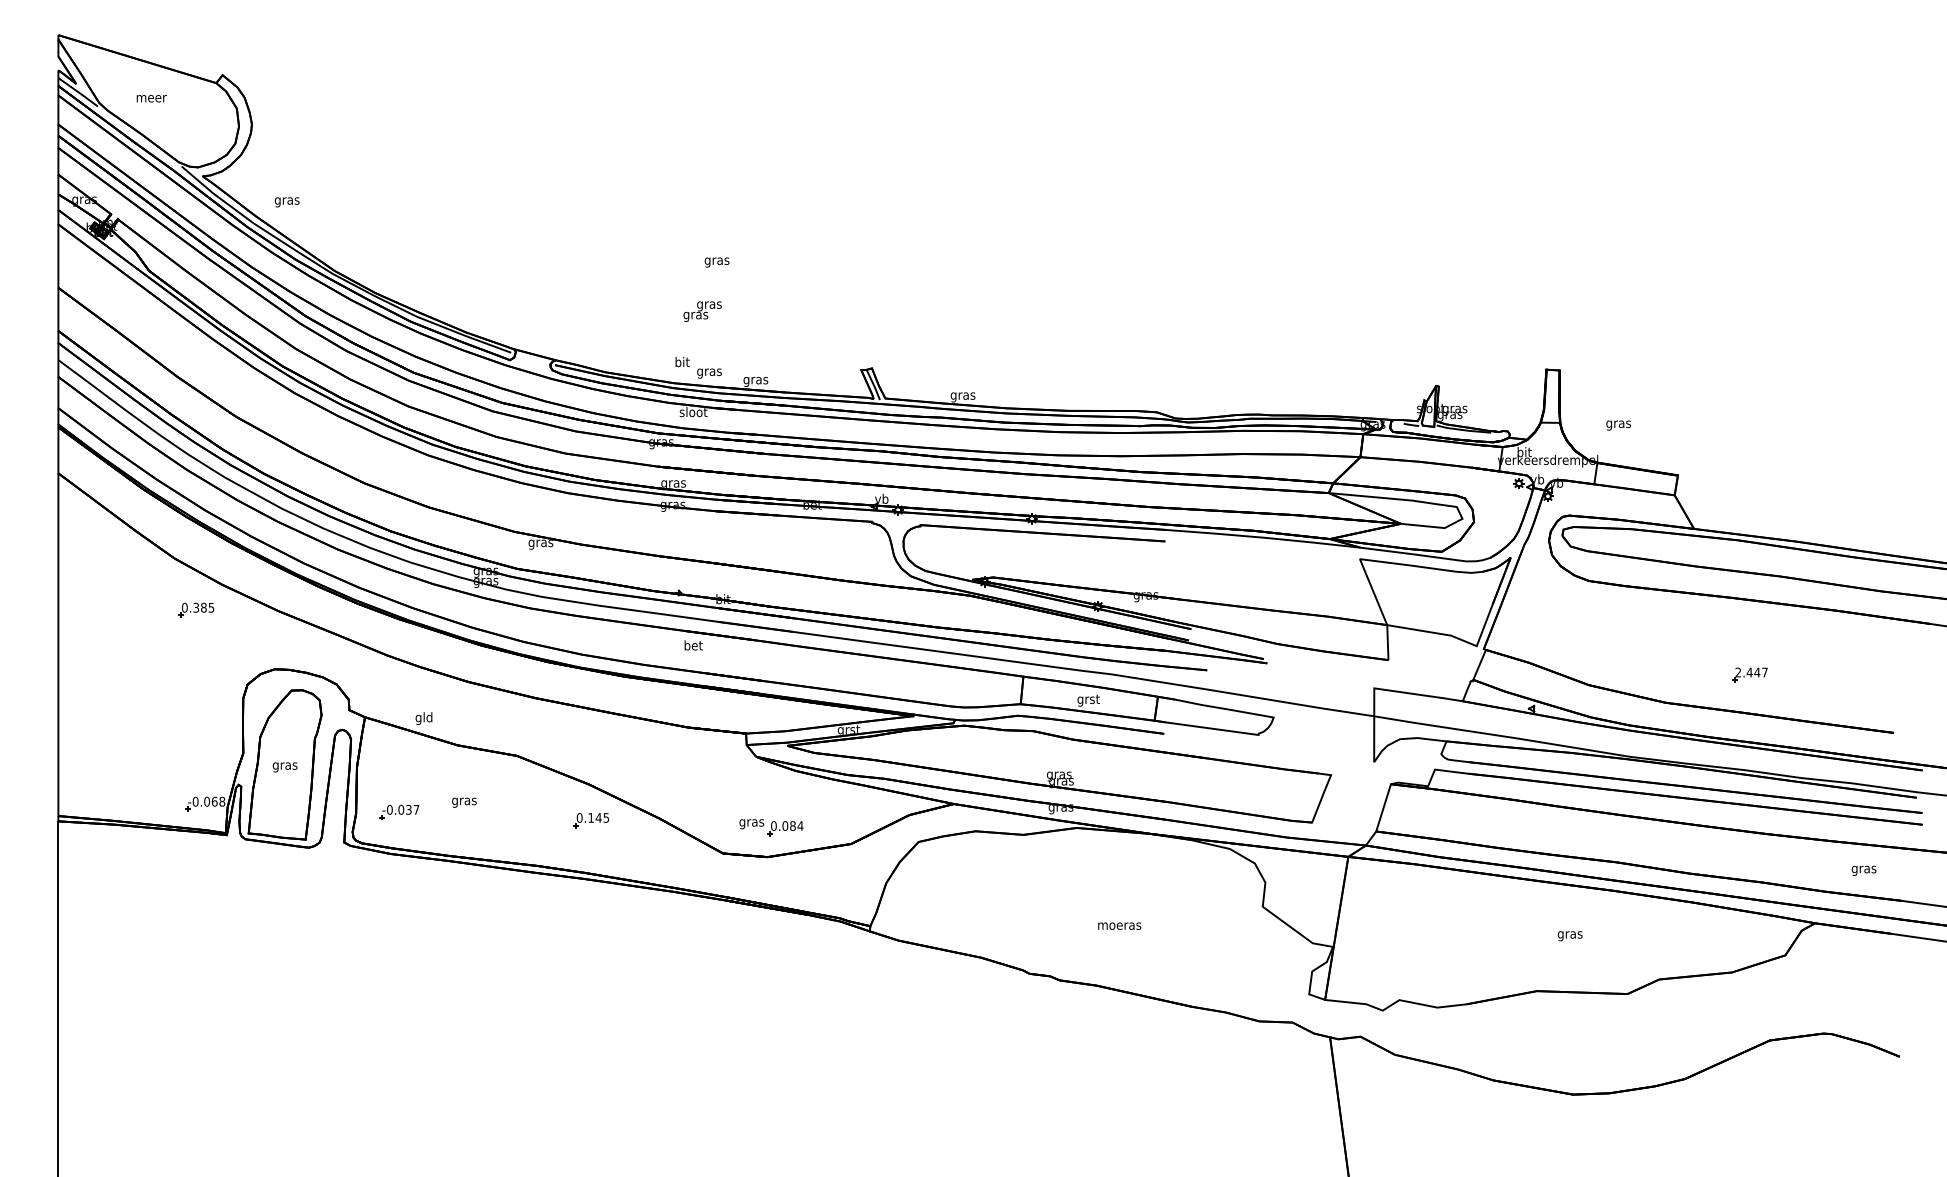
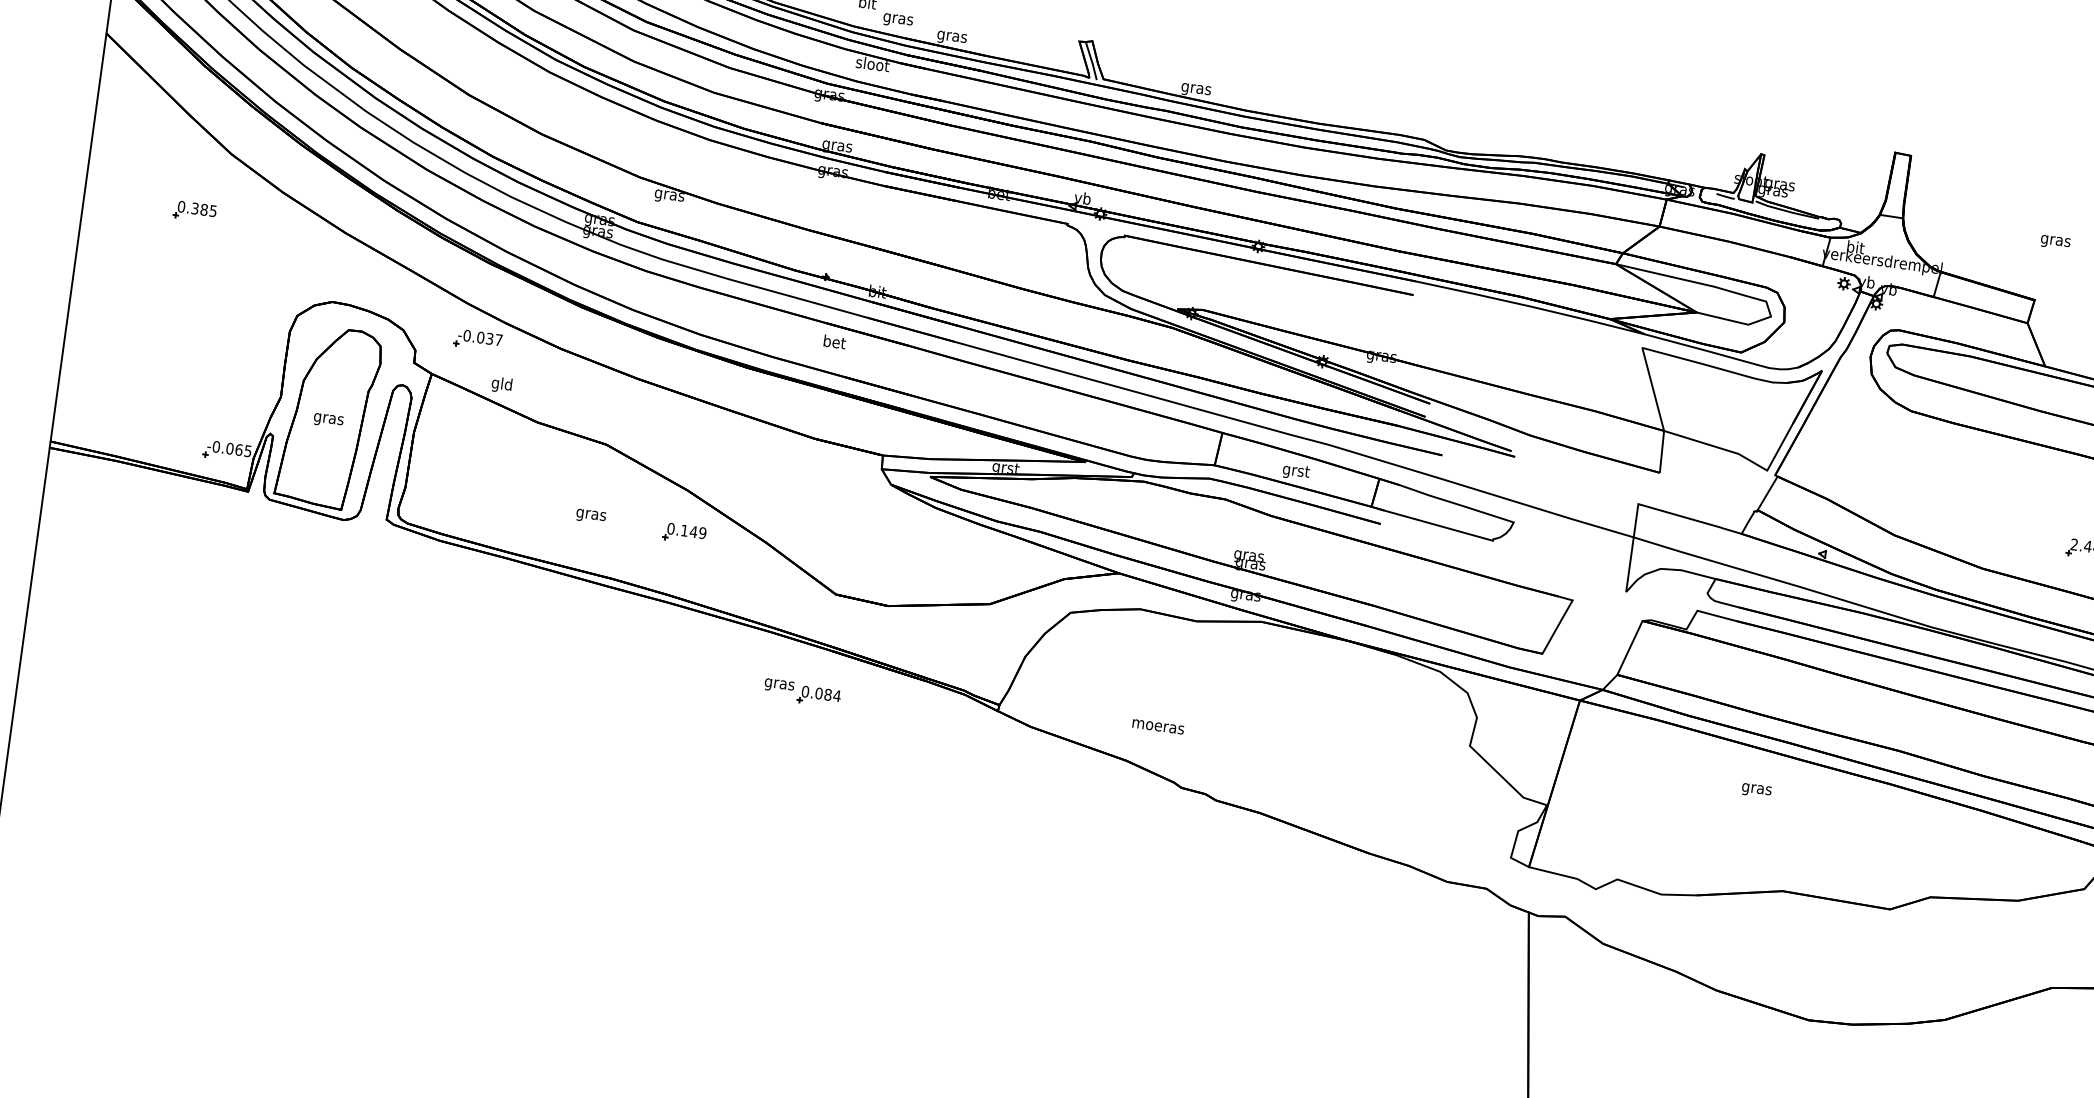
text: (1618, 425) -> (2055, 242), moved
part: (196, 609) -> (195, 210), moved
text: (222, 801) -> (248, 450), -0.068 -> -0.065
text: (464, 802) -> (591, 516), moved
part: (399, 812) -> (478, 340), moved
text: (606, 817) -> (703, 532), 0.145 -> 0.149
part: (771, 827) -> (802, 693), moved
text: (1119, 925) -> (1158, 726), moved
text: (1569, 936) -> (1755, 790), moved

